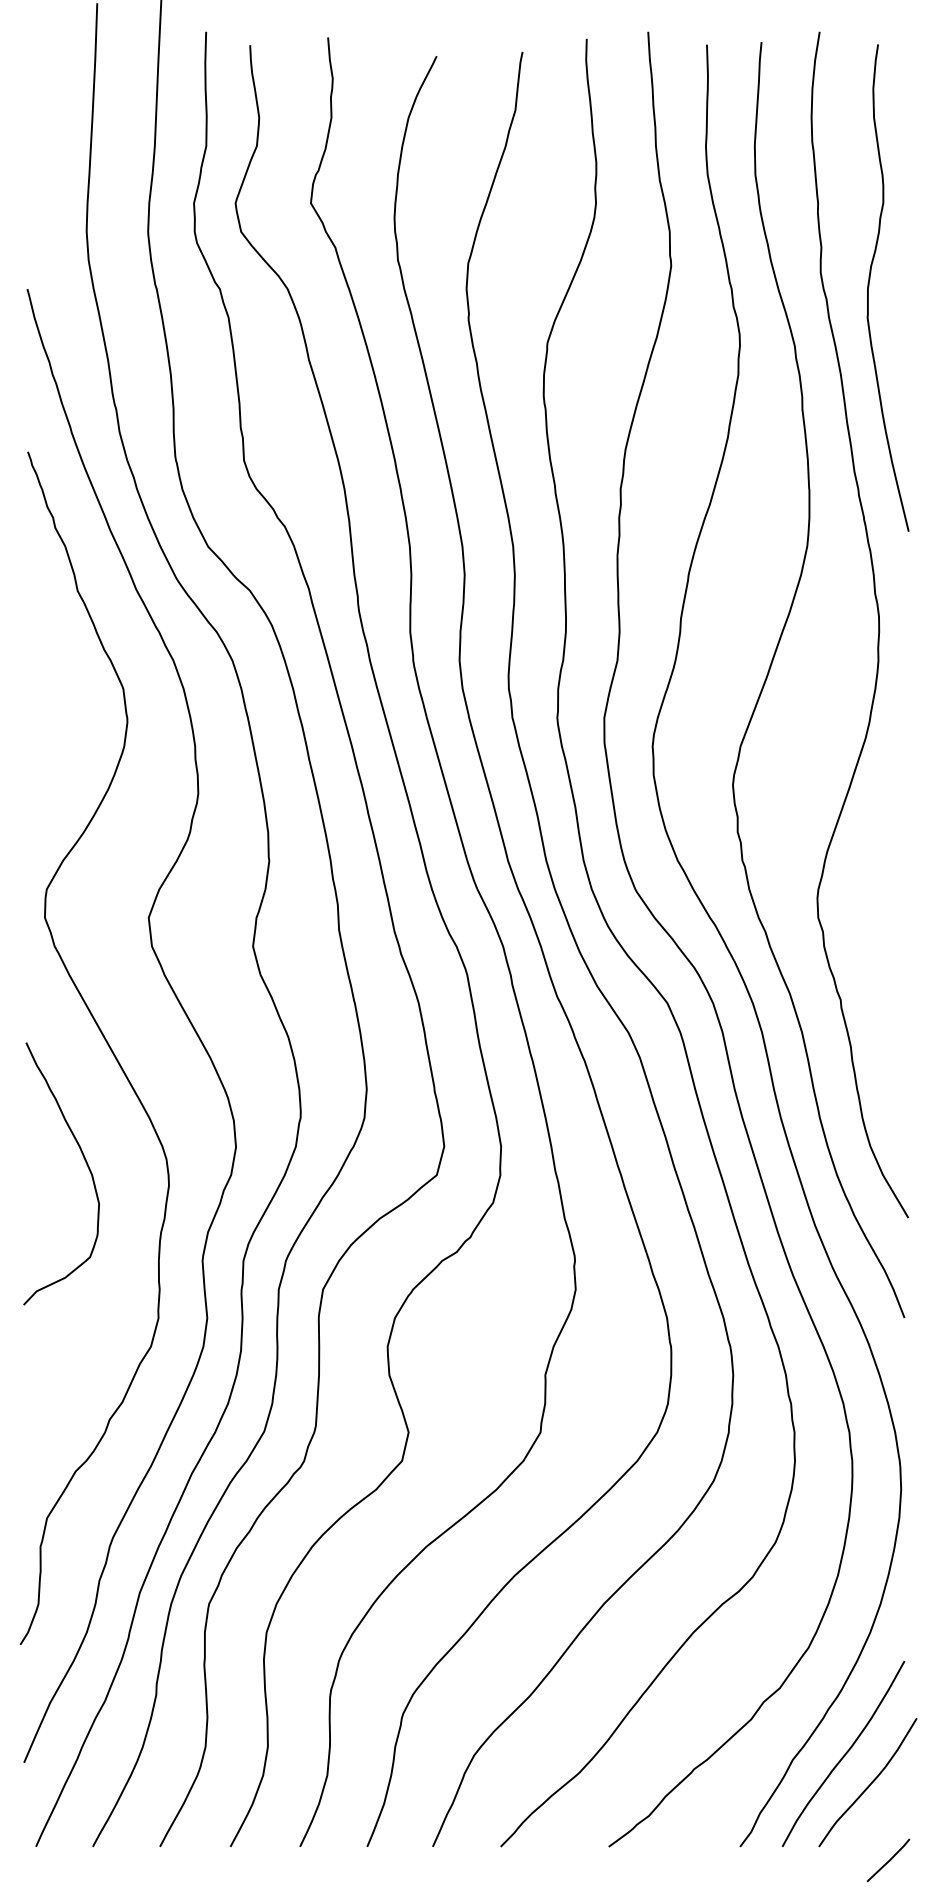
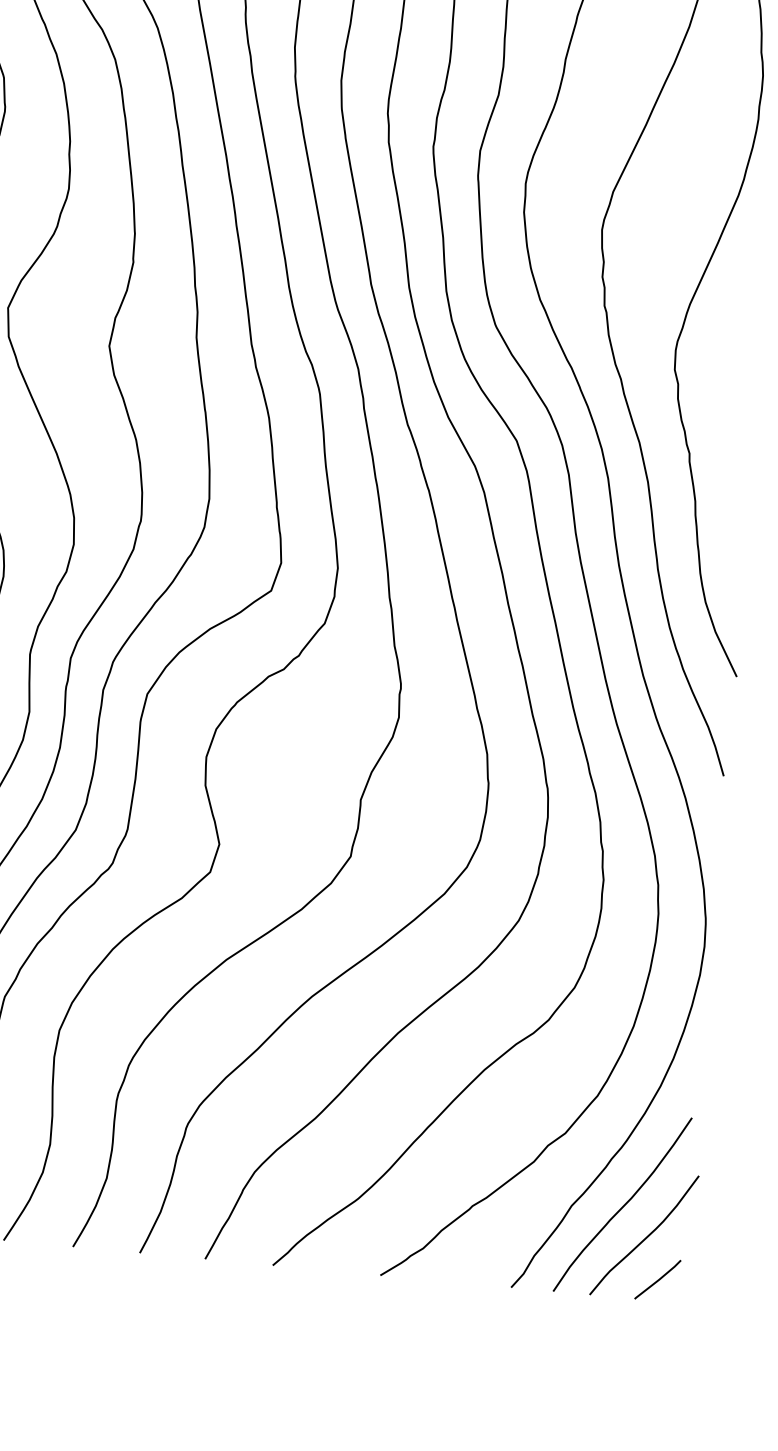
line: (888, 1860) -> (657, 1279), moved

